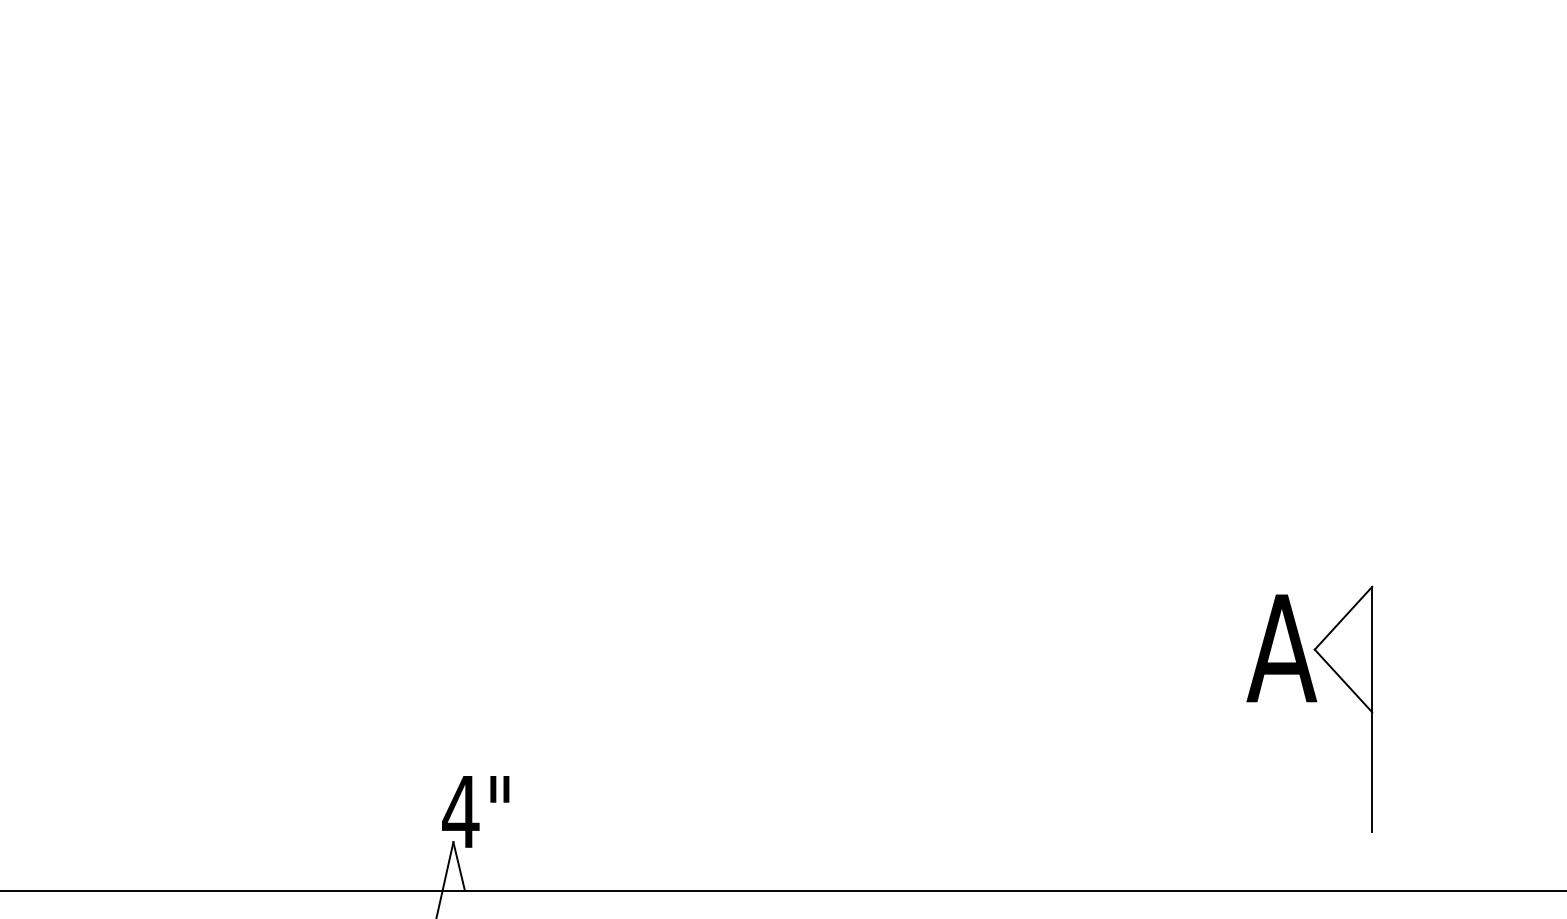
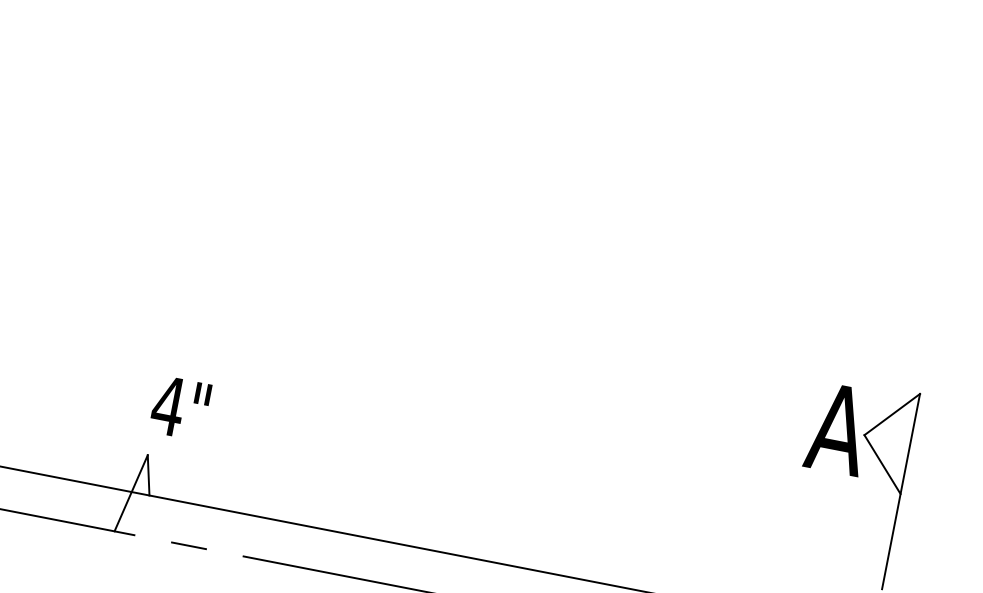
text: (475, 811) -> (180, 407), moved

